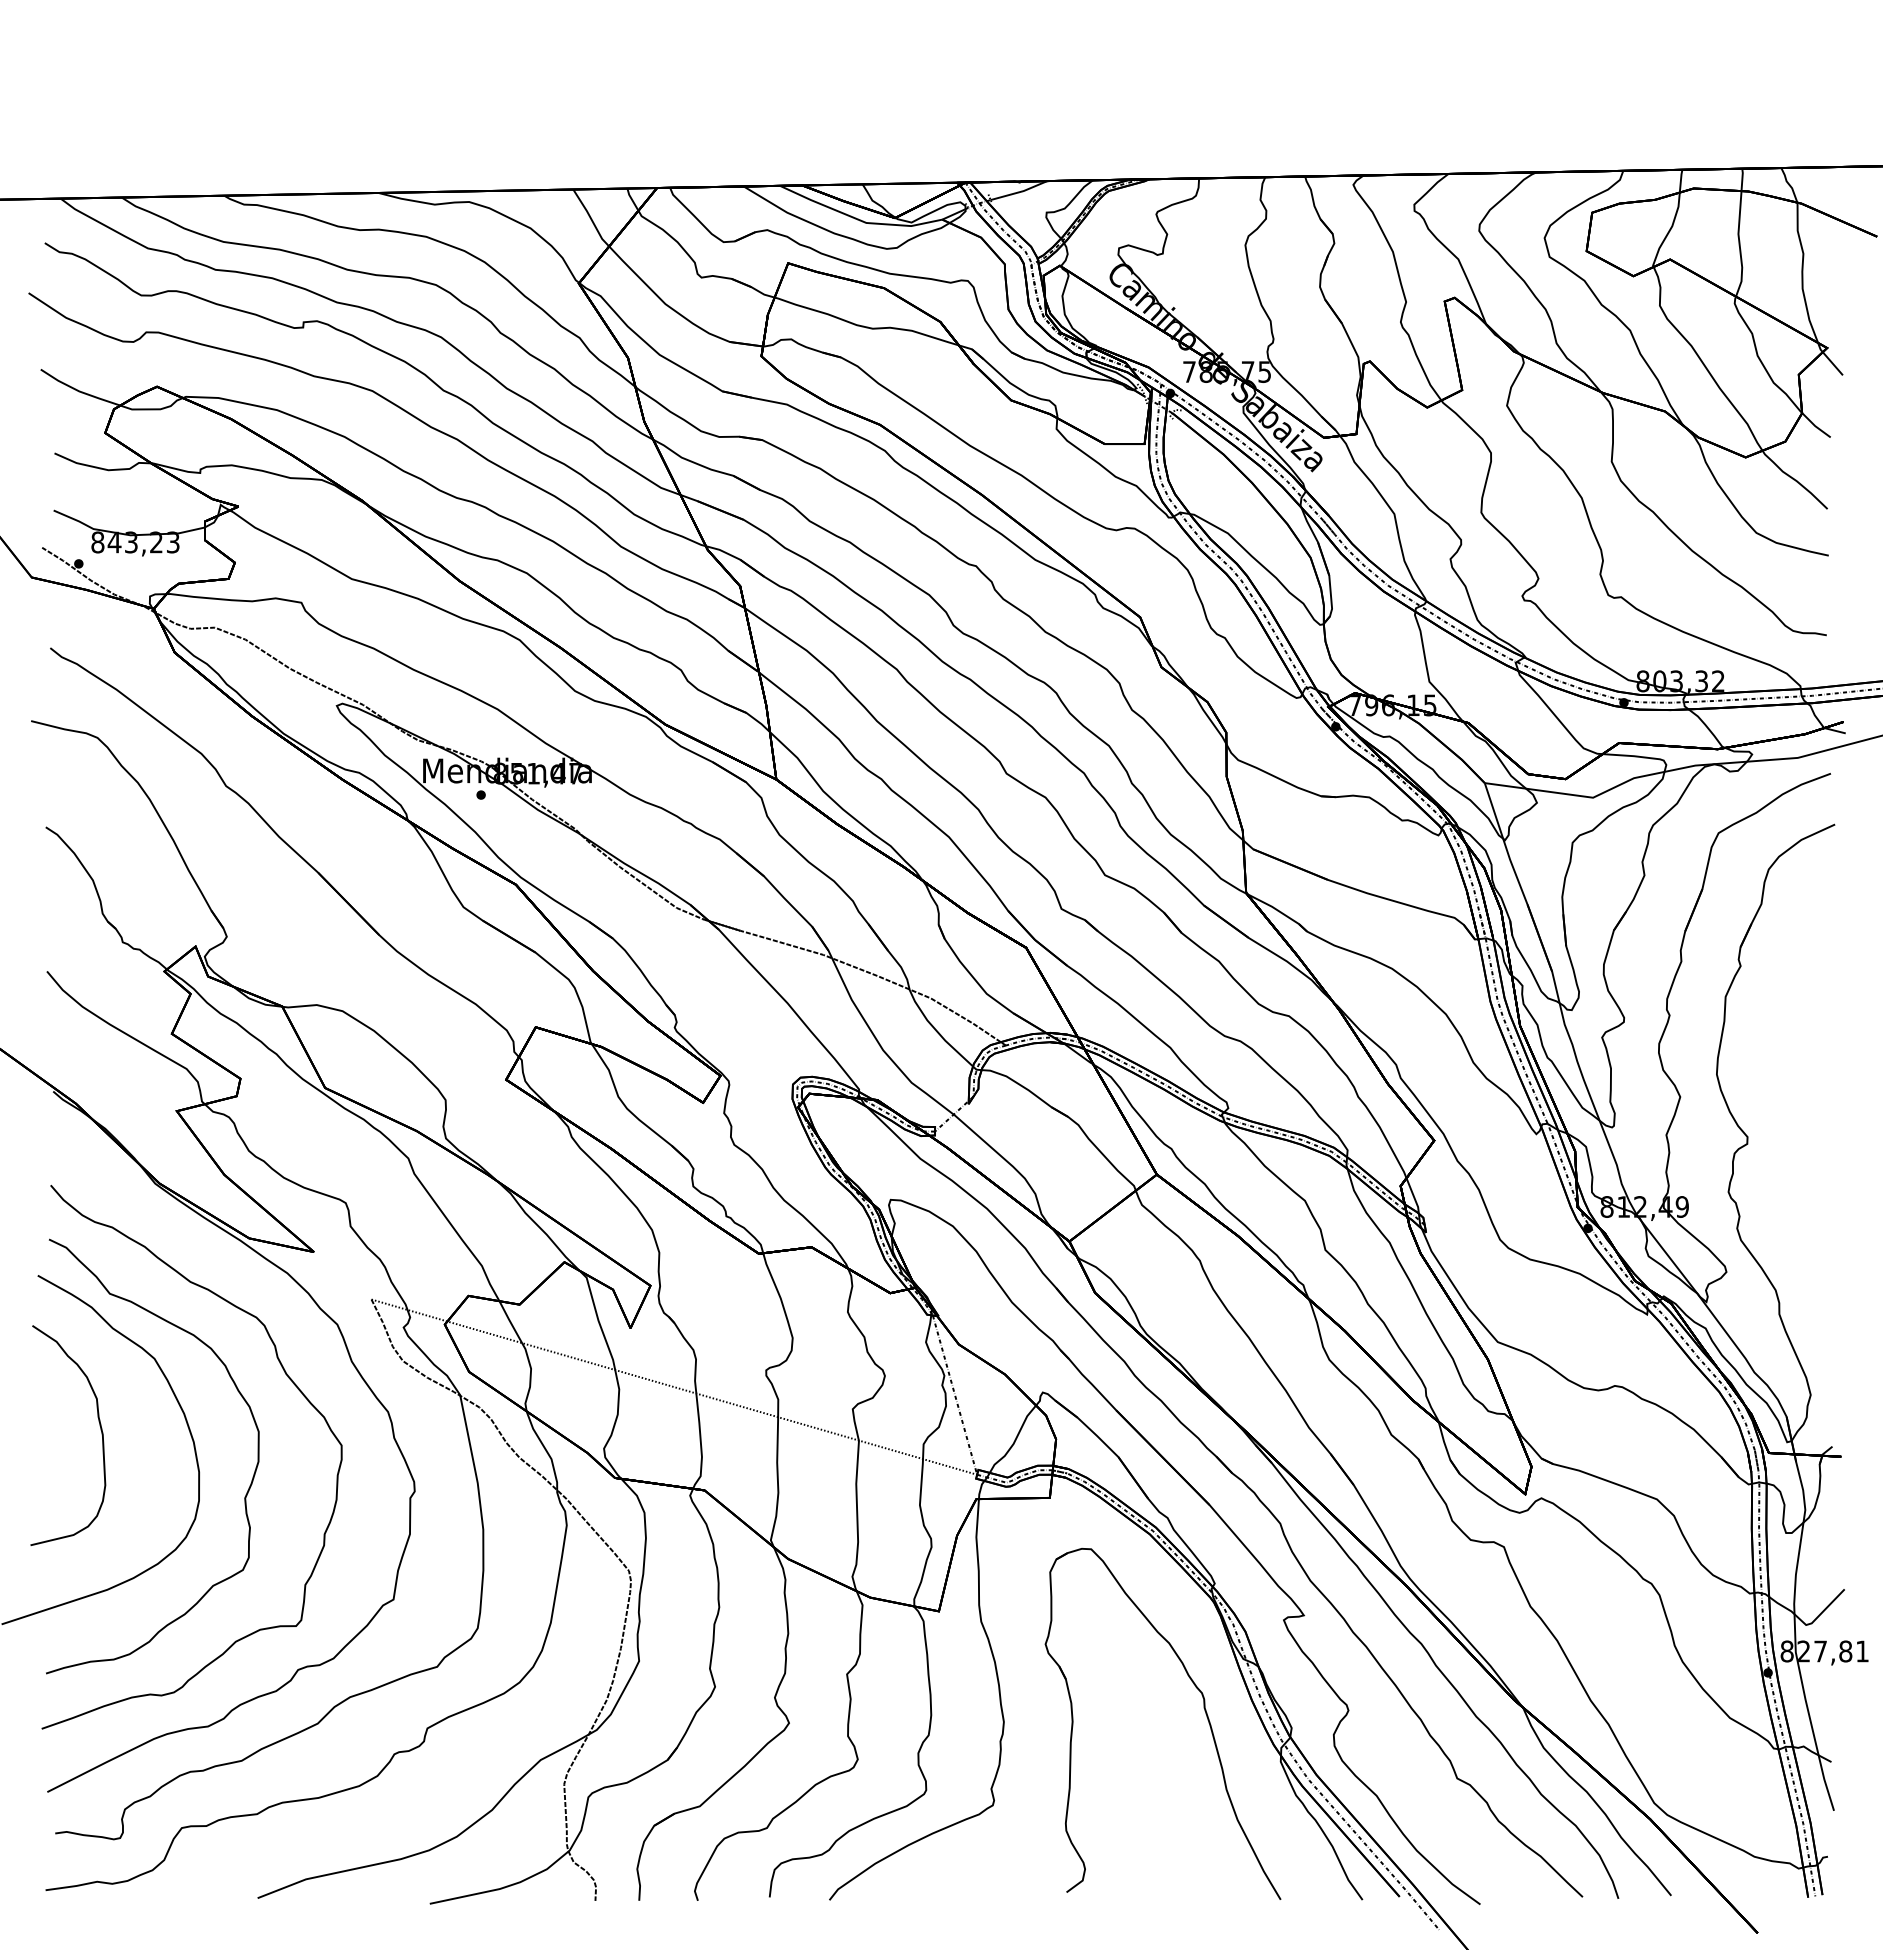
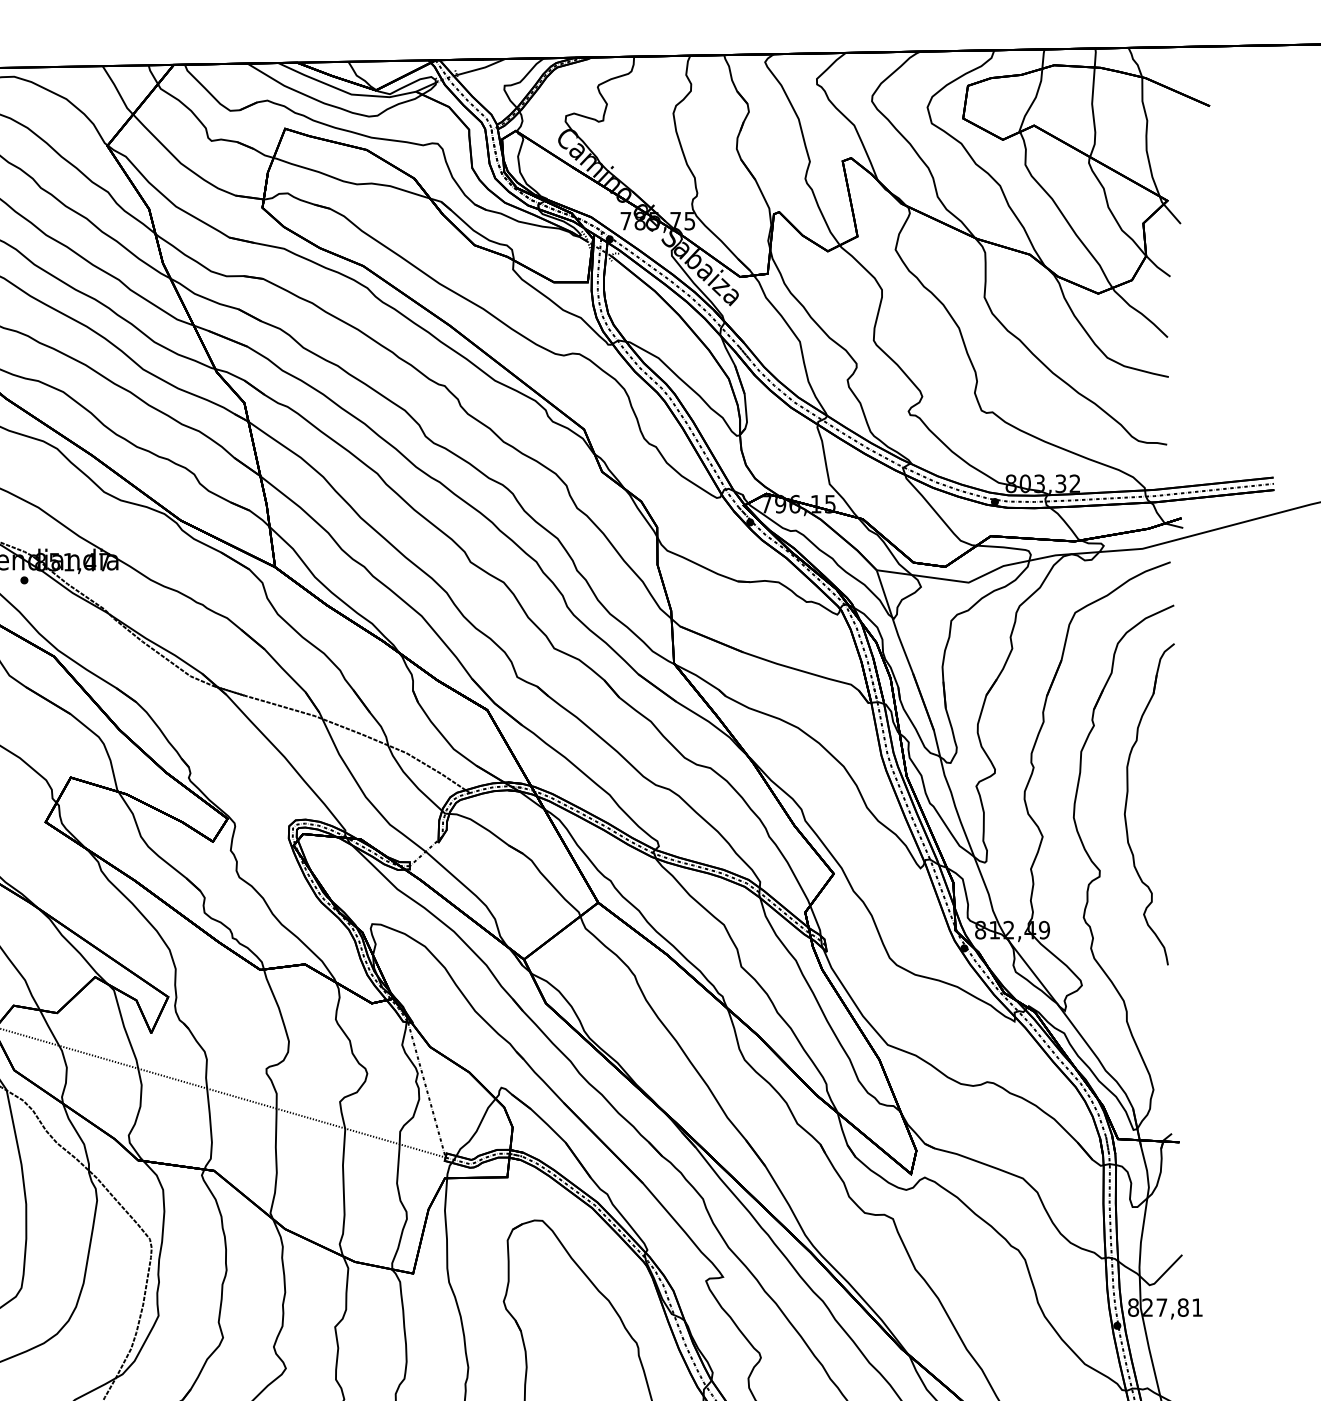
part: (1780, 1051) -> (1127, 798), added

